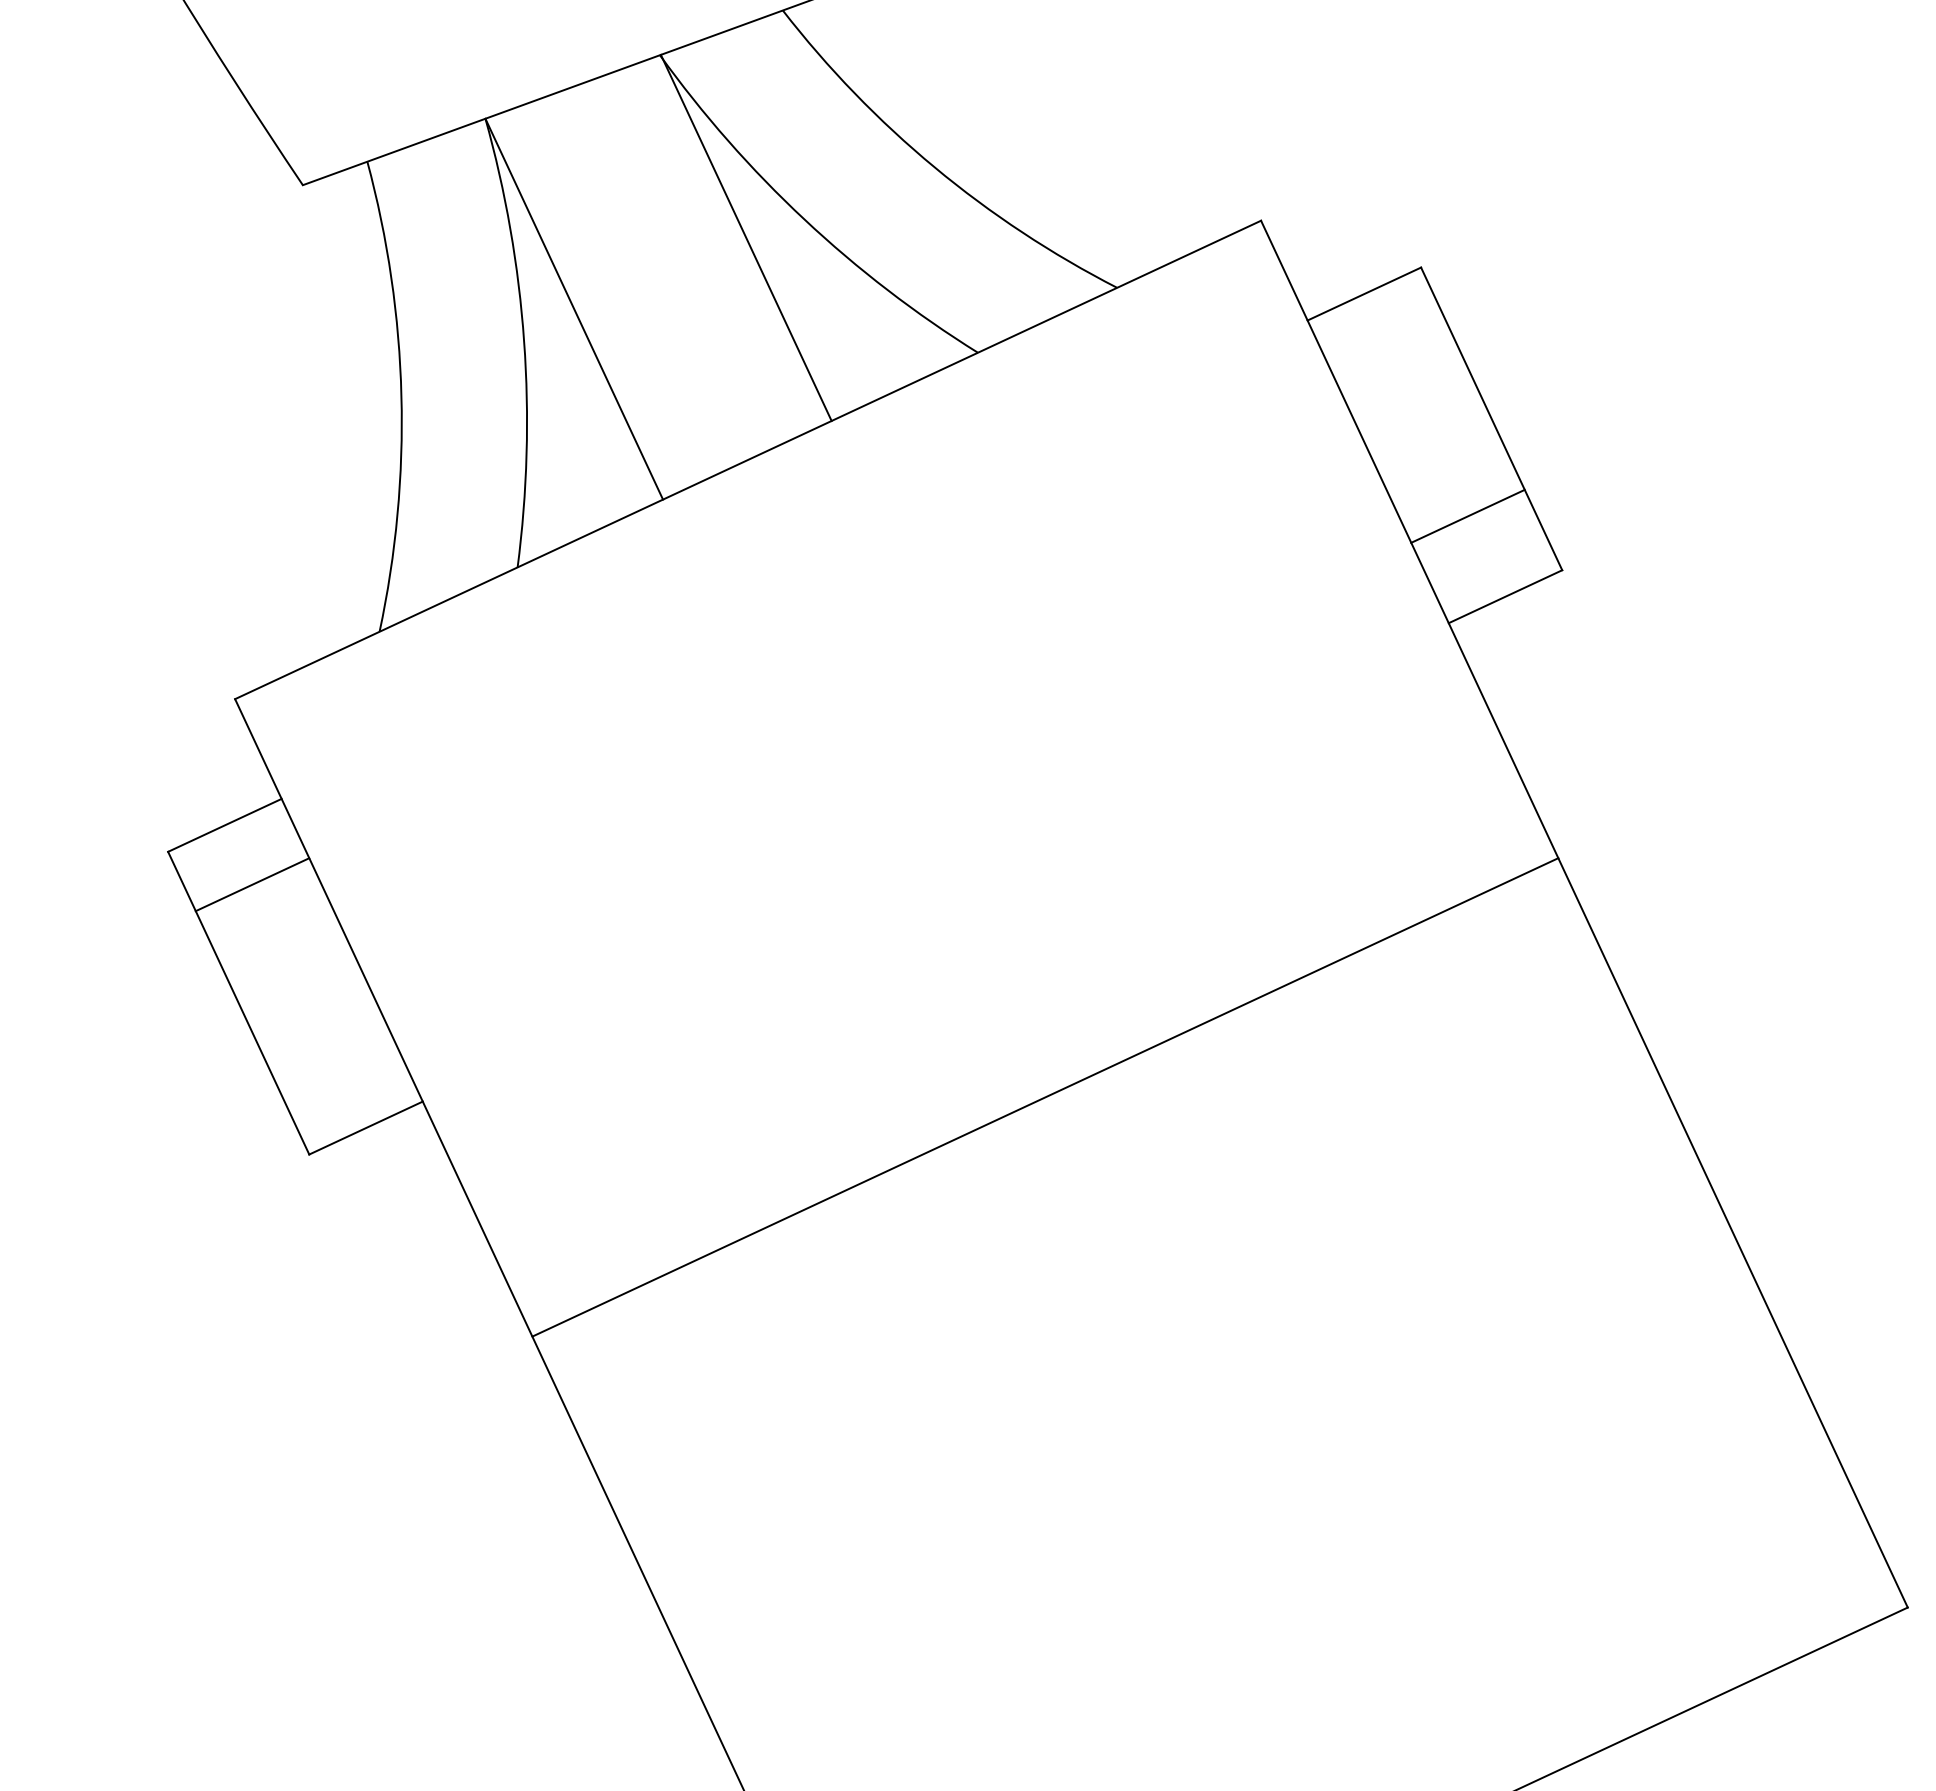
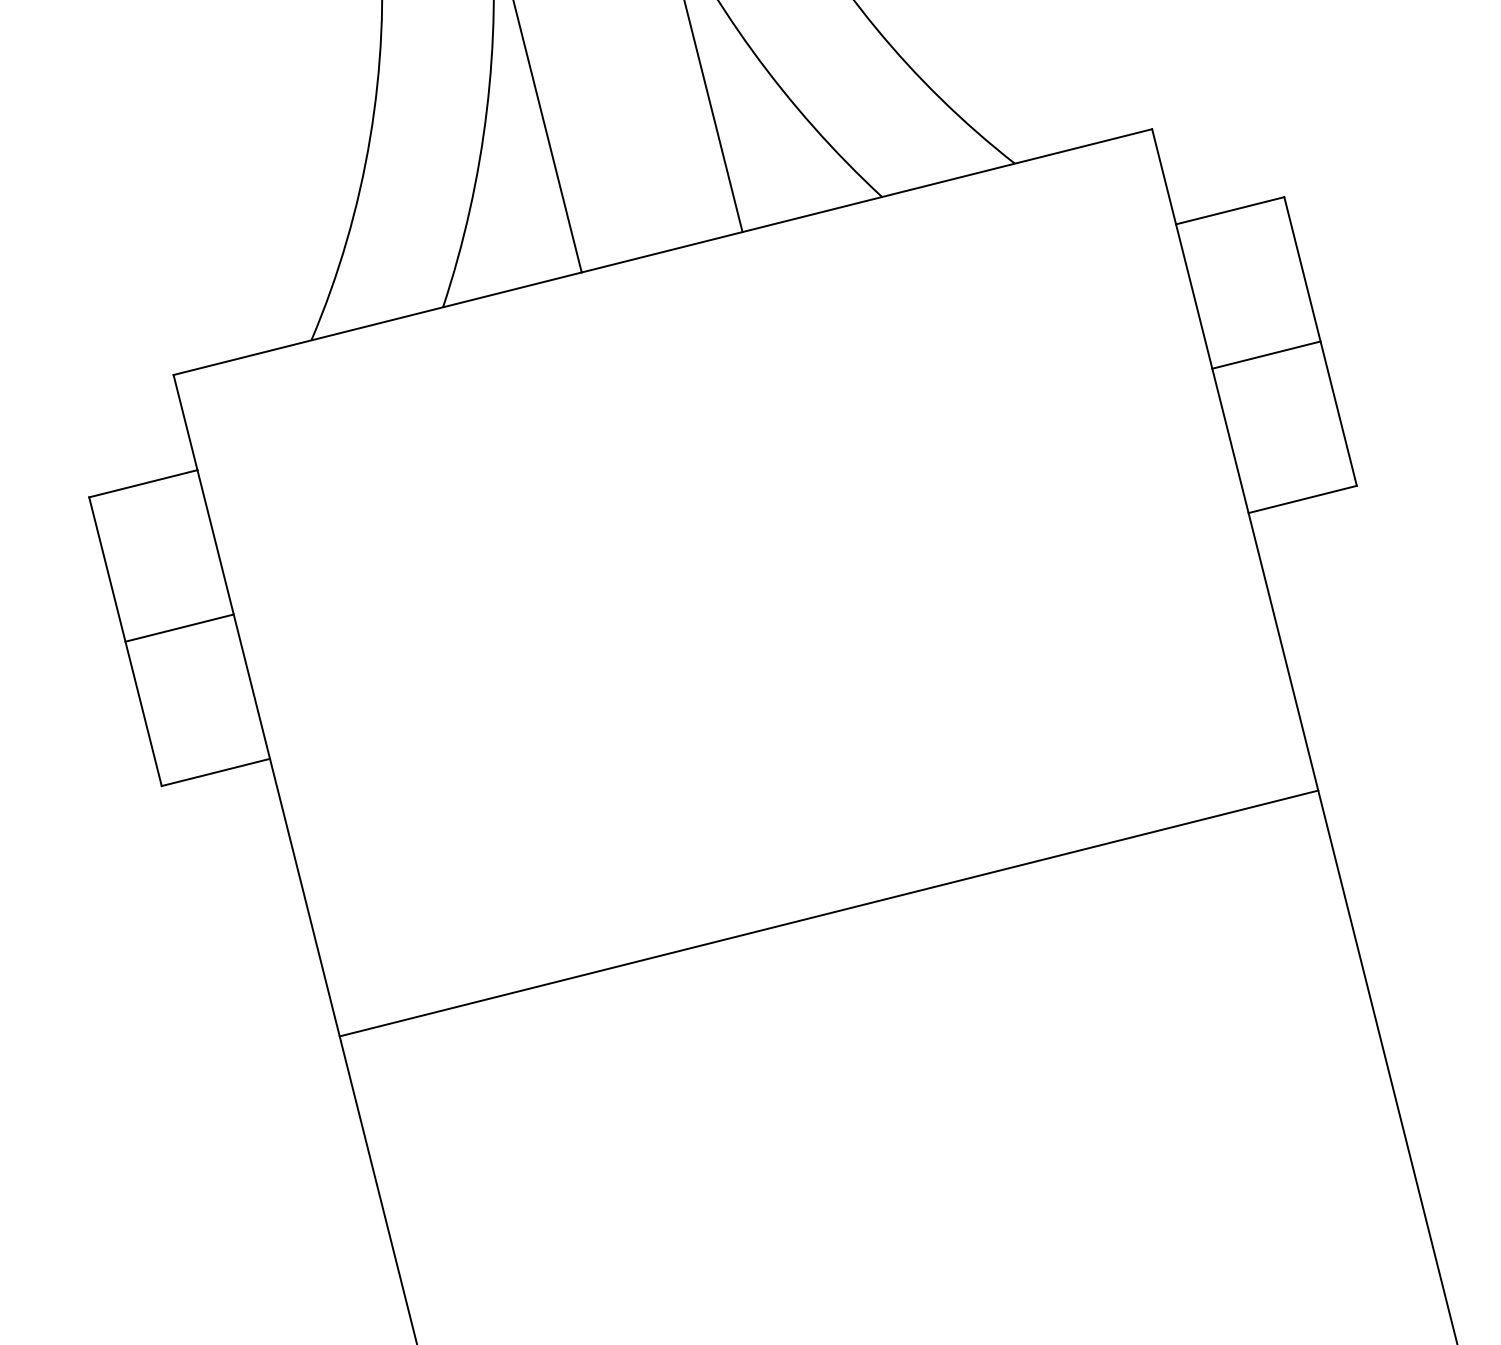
line: (1467, 515) -> (1266, 354), moved
line: (252, 884) -> (179, 627), moved
line: (1045, 1097) -> (829, 913), moved

